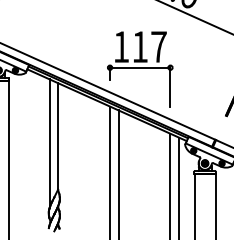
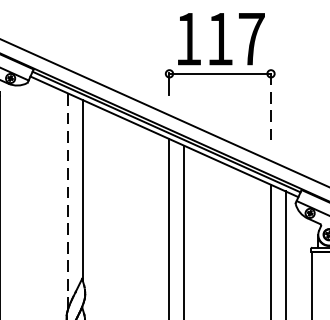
line: (170, 86) -> (271, 105), solid -> dashed
line: (49, 143) -> (67, 201), solid -> dashed

